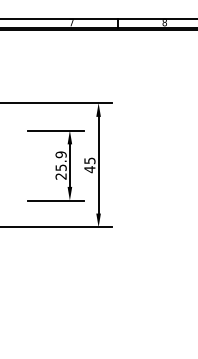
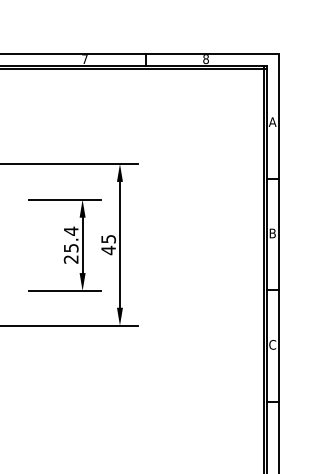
text: (60, 154) -> (70, 230), 25.9 -> 25.4

